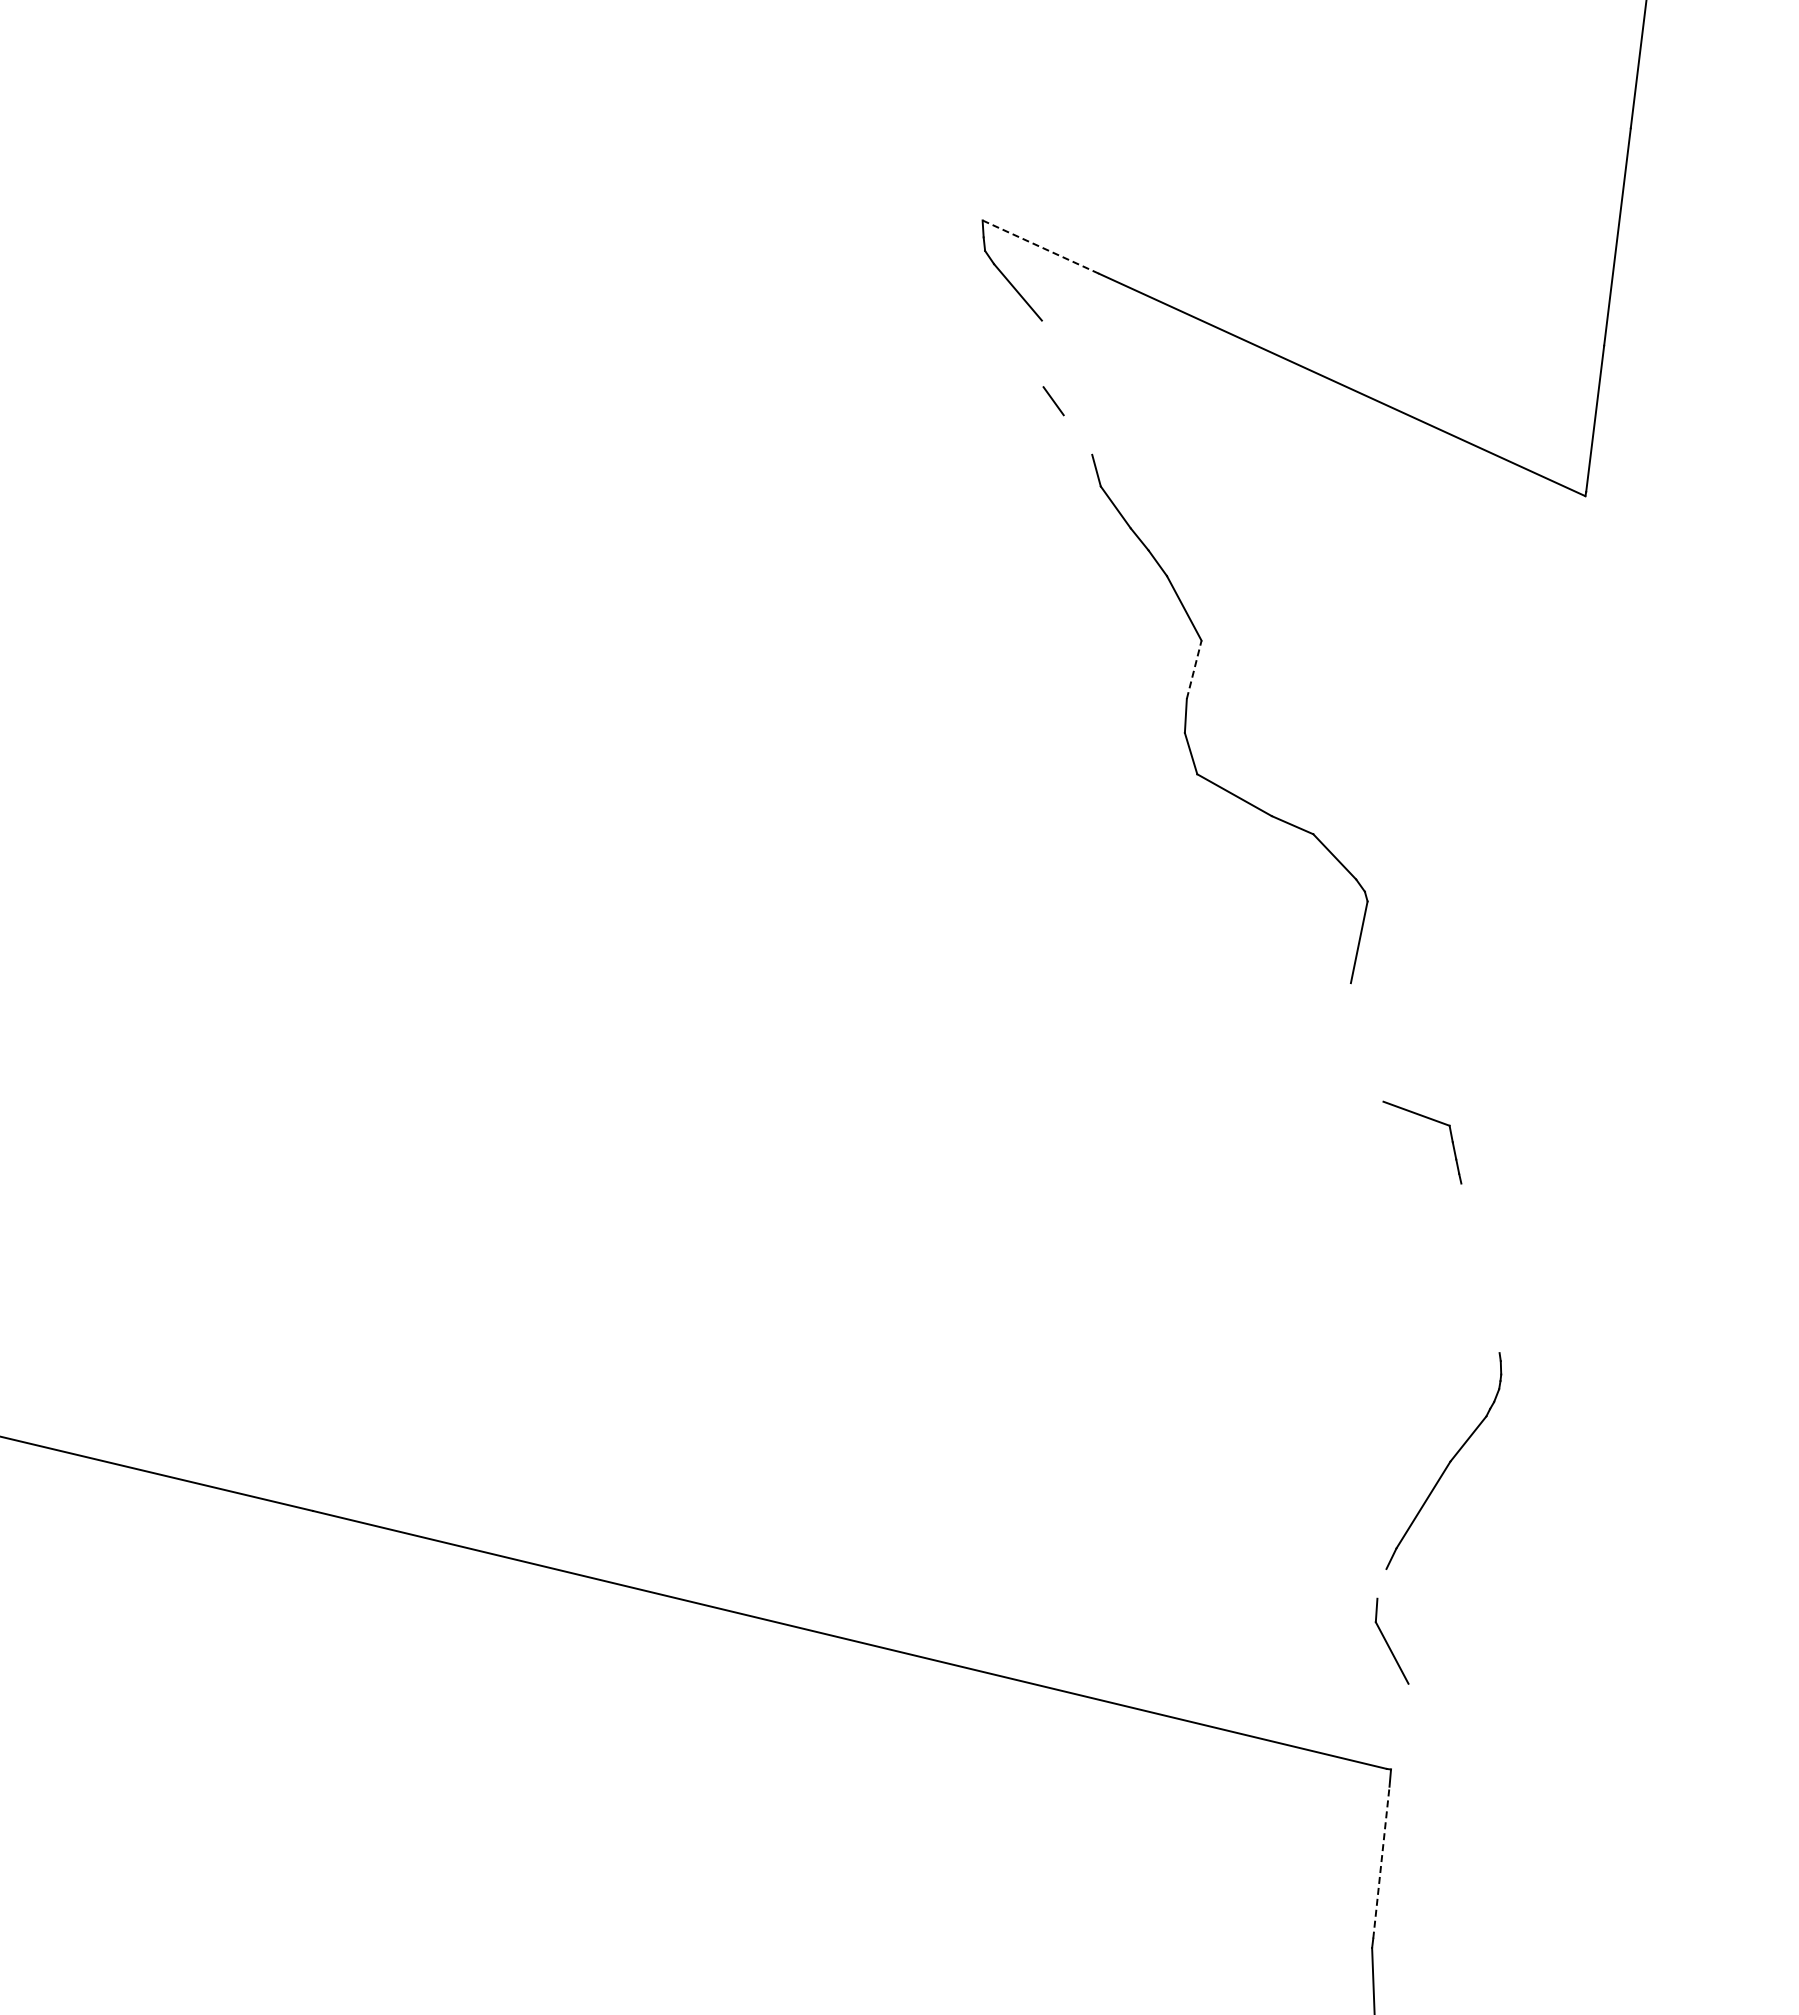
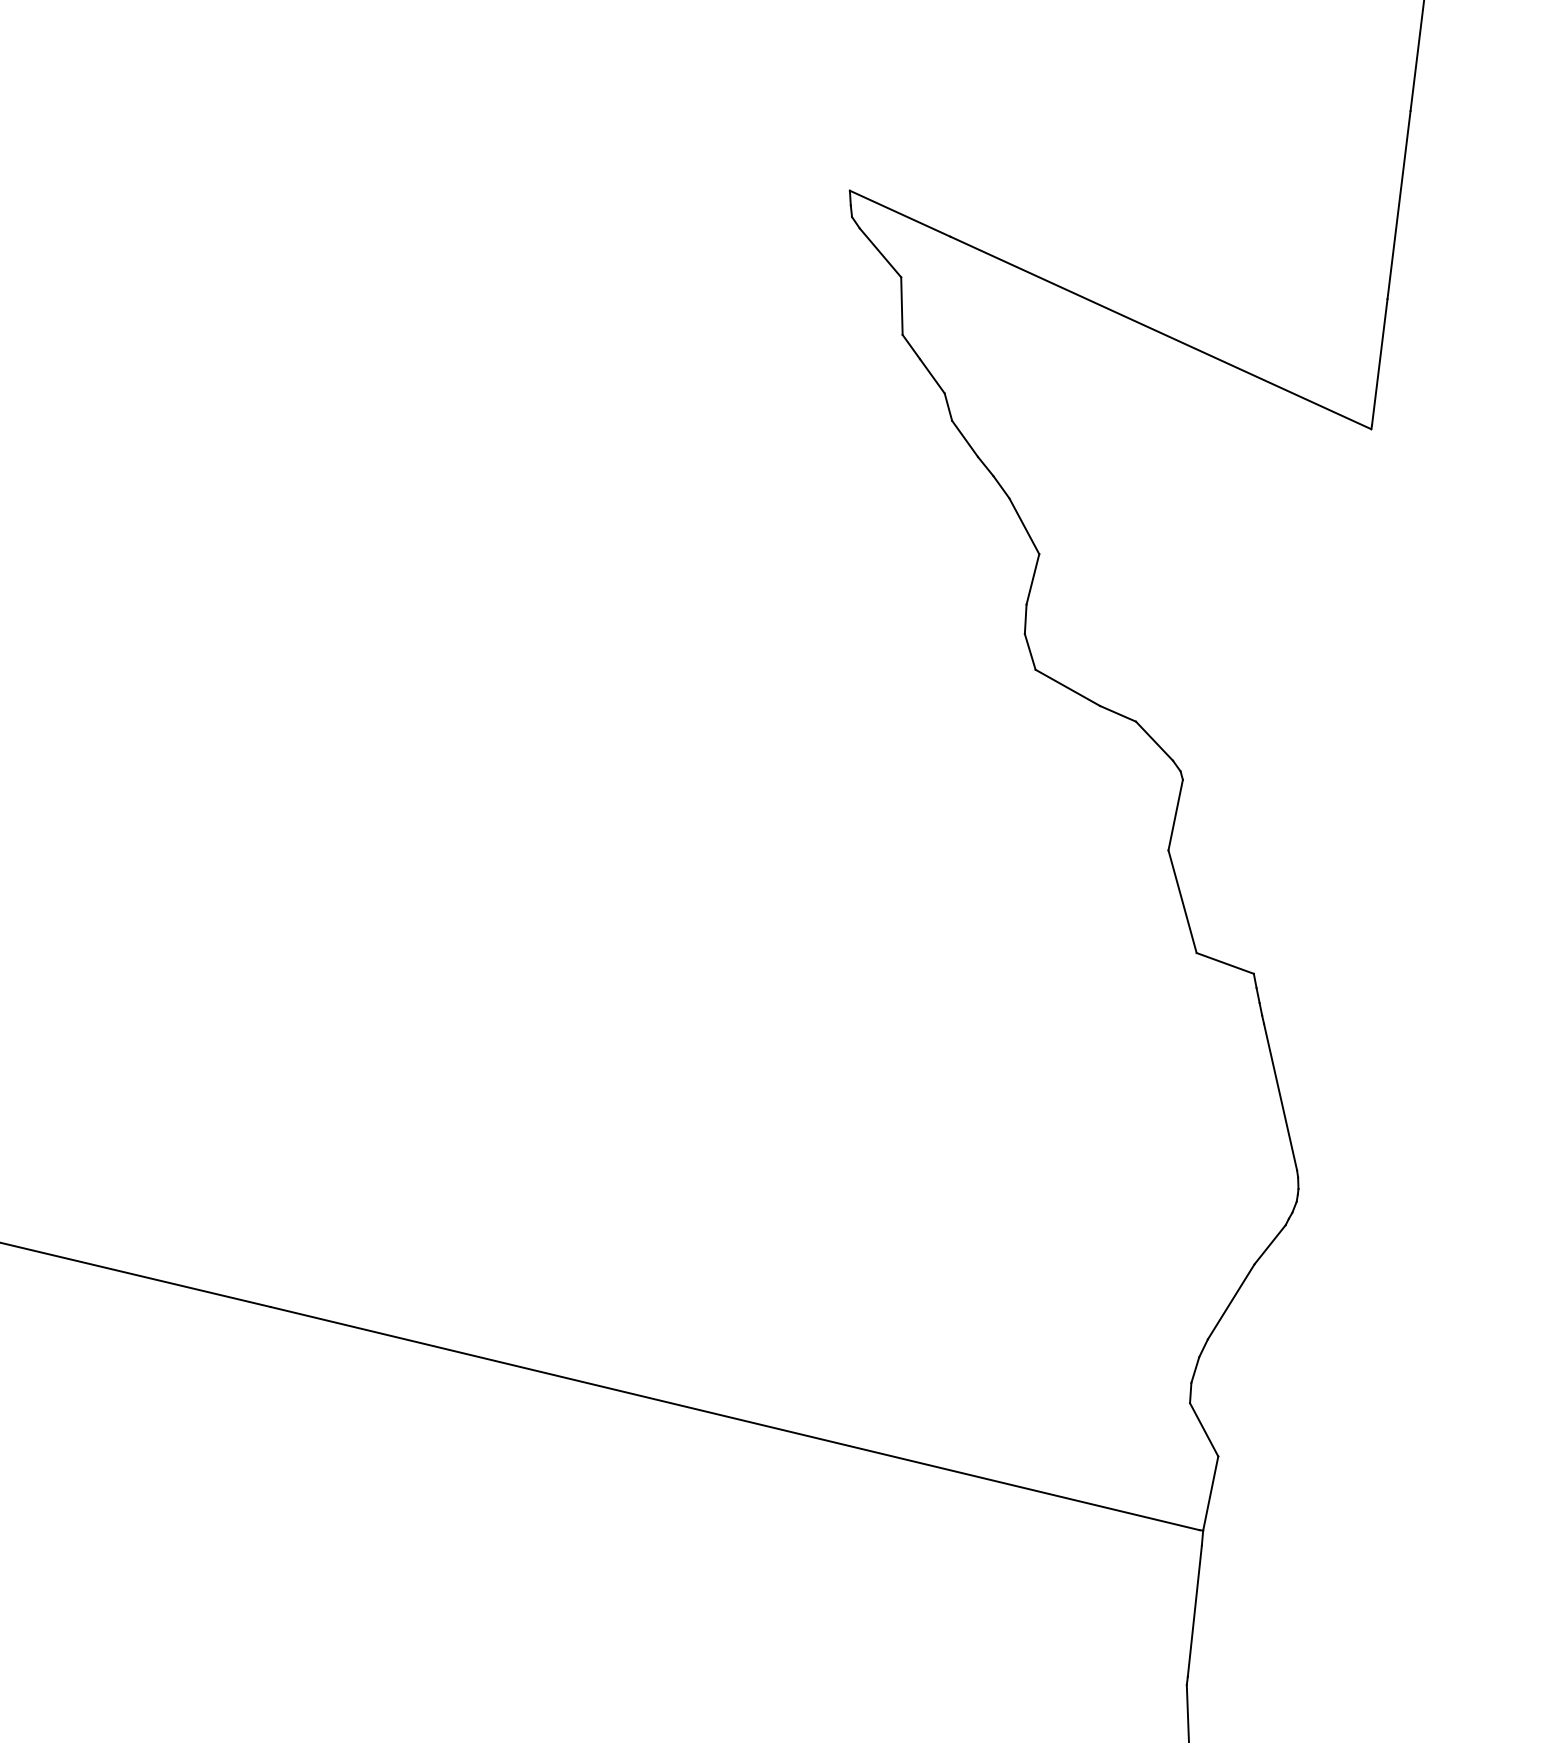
line: (1041, 247) -> (900, 214), dashed -> solid
line: (1042, 353) -> (901, 305), added
line: (1077, 434) -> (931, 375), added
line: (1194, 669) -> (1033, 579), dashed -> solid
line: (1366, 1042) -> (1181, 901), added
line: (1480, 1268) -> (1280, 1097), added
line: (1381, 1583) -> (1194, 1369), added
line: (1399, 1726) -> (1210, 1493), added
line: (1381, 1862) -> (1194, 1611), dashed -> solid

